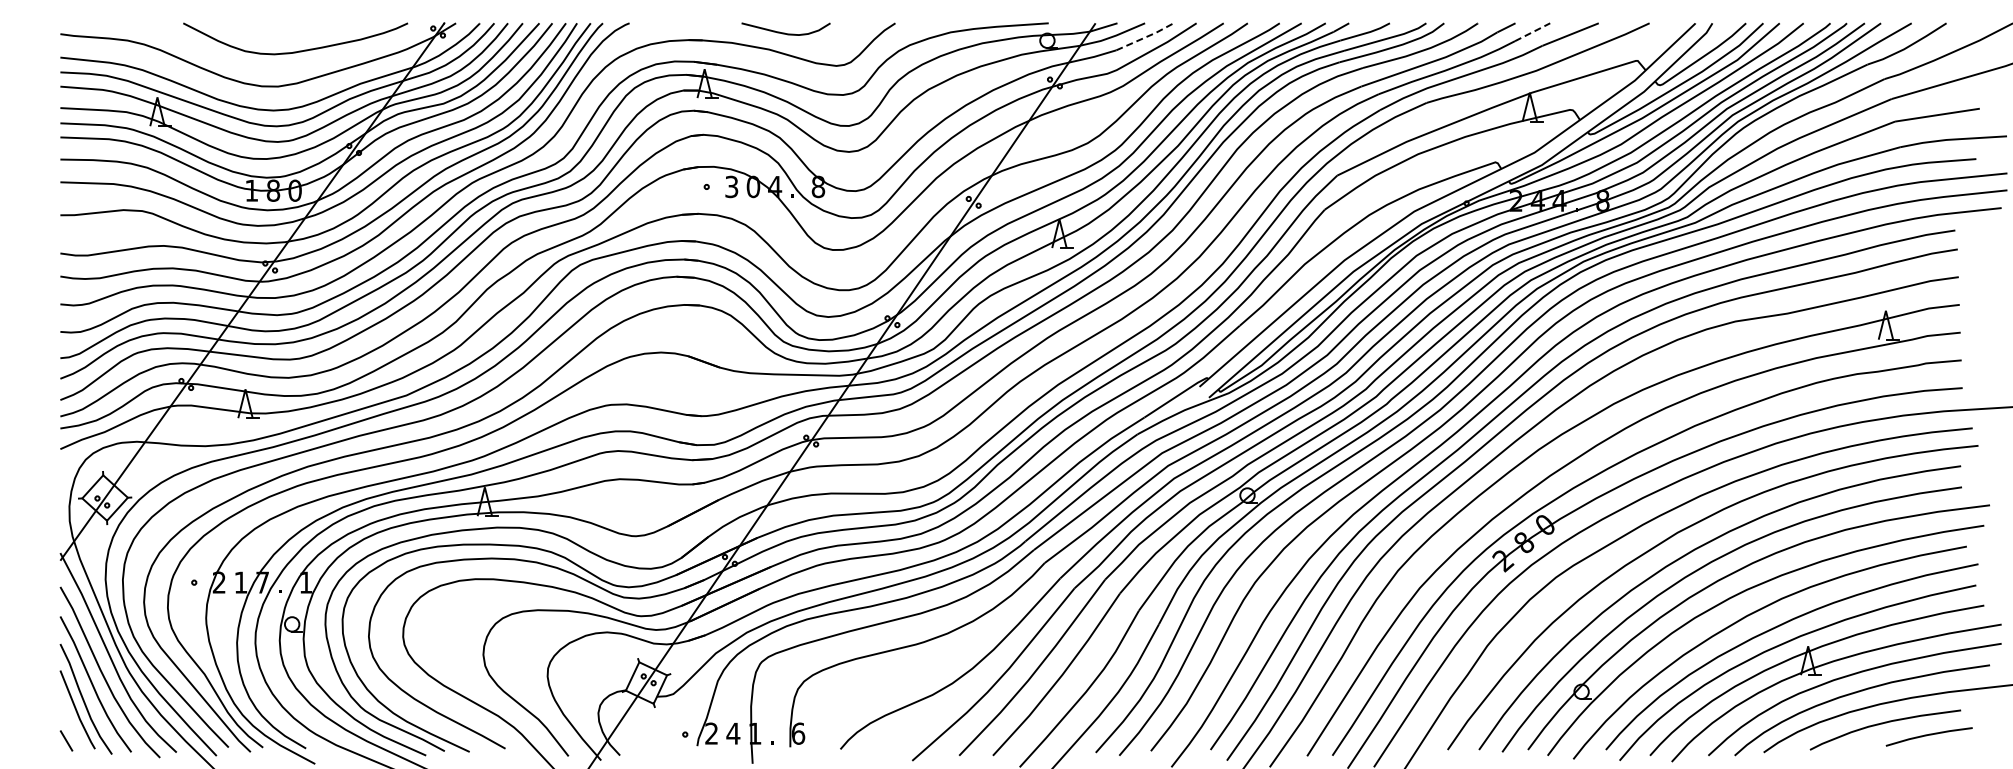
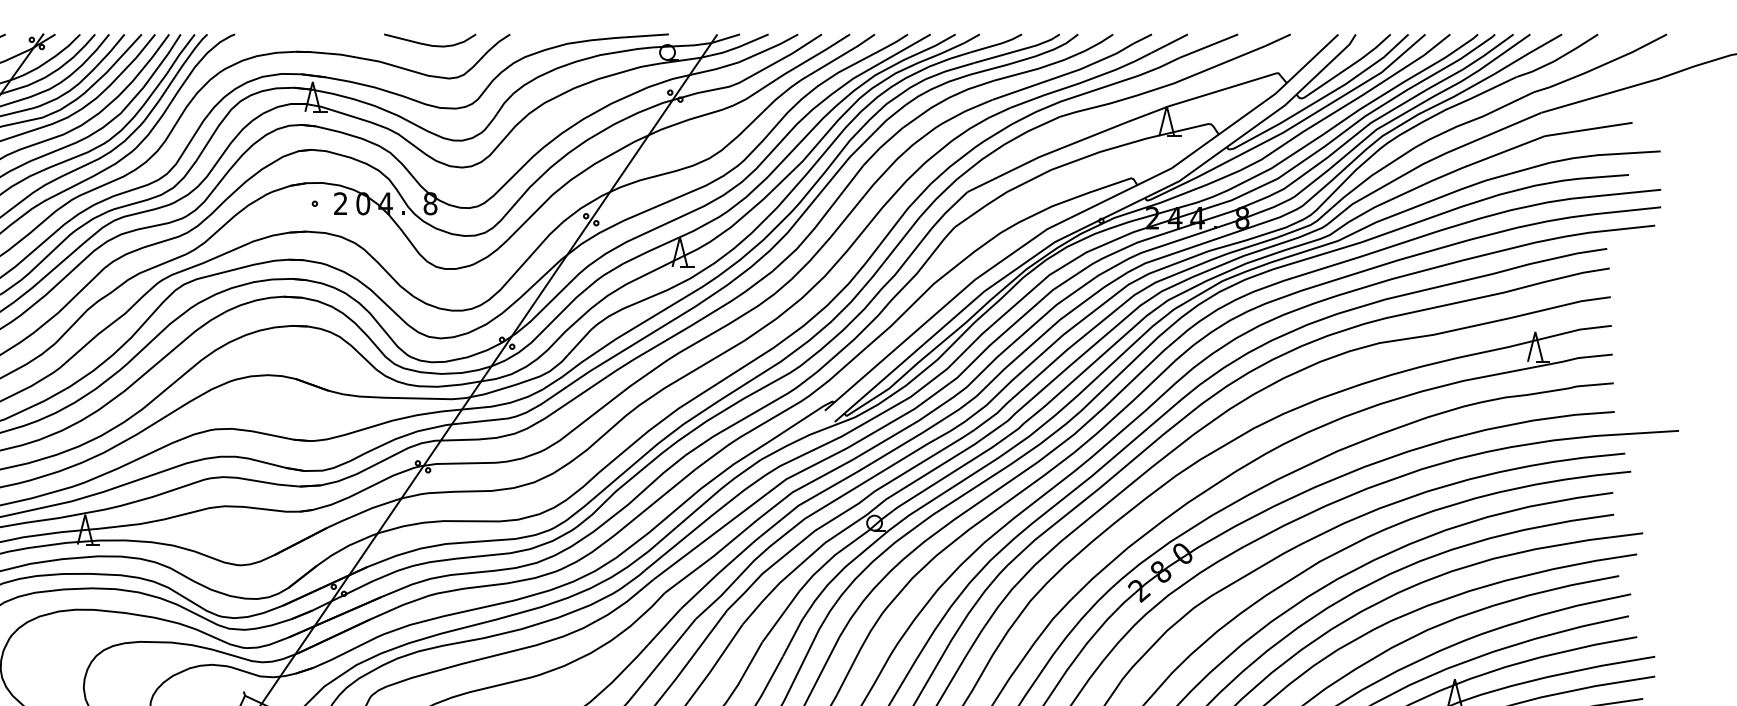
curve: (784, 32) -> (428, 43), moved
line: (1532, 32) -> (1169, 43), dashed -> solid
line: (1146, 37) -> (770, 49), dashed -> solid
text: (731, 187) -> (340, 204), 3 -> 2

